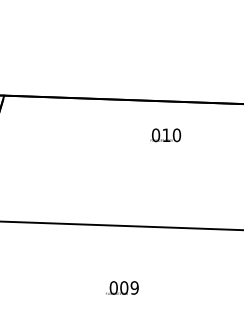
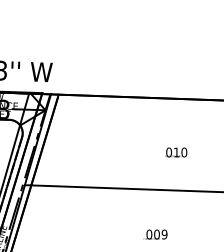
text: (166, 135) -> (176, 152), moved
text: (122, 287) -> (155, 234), moved

